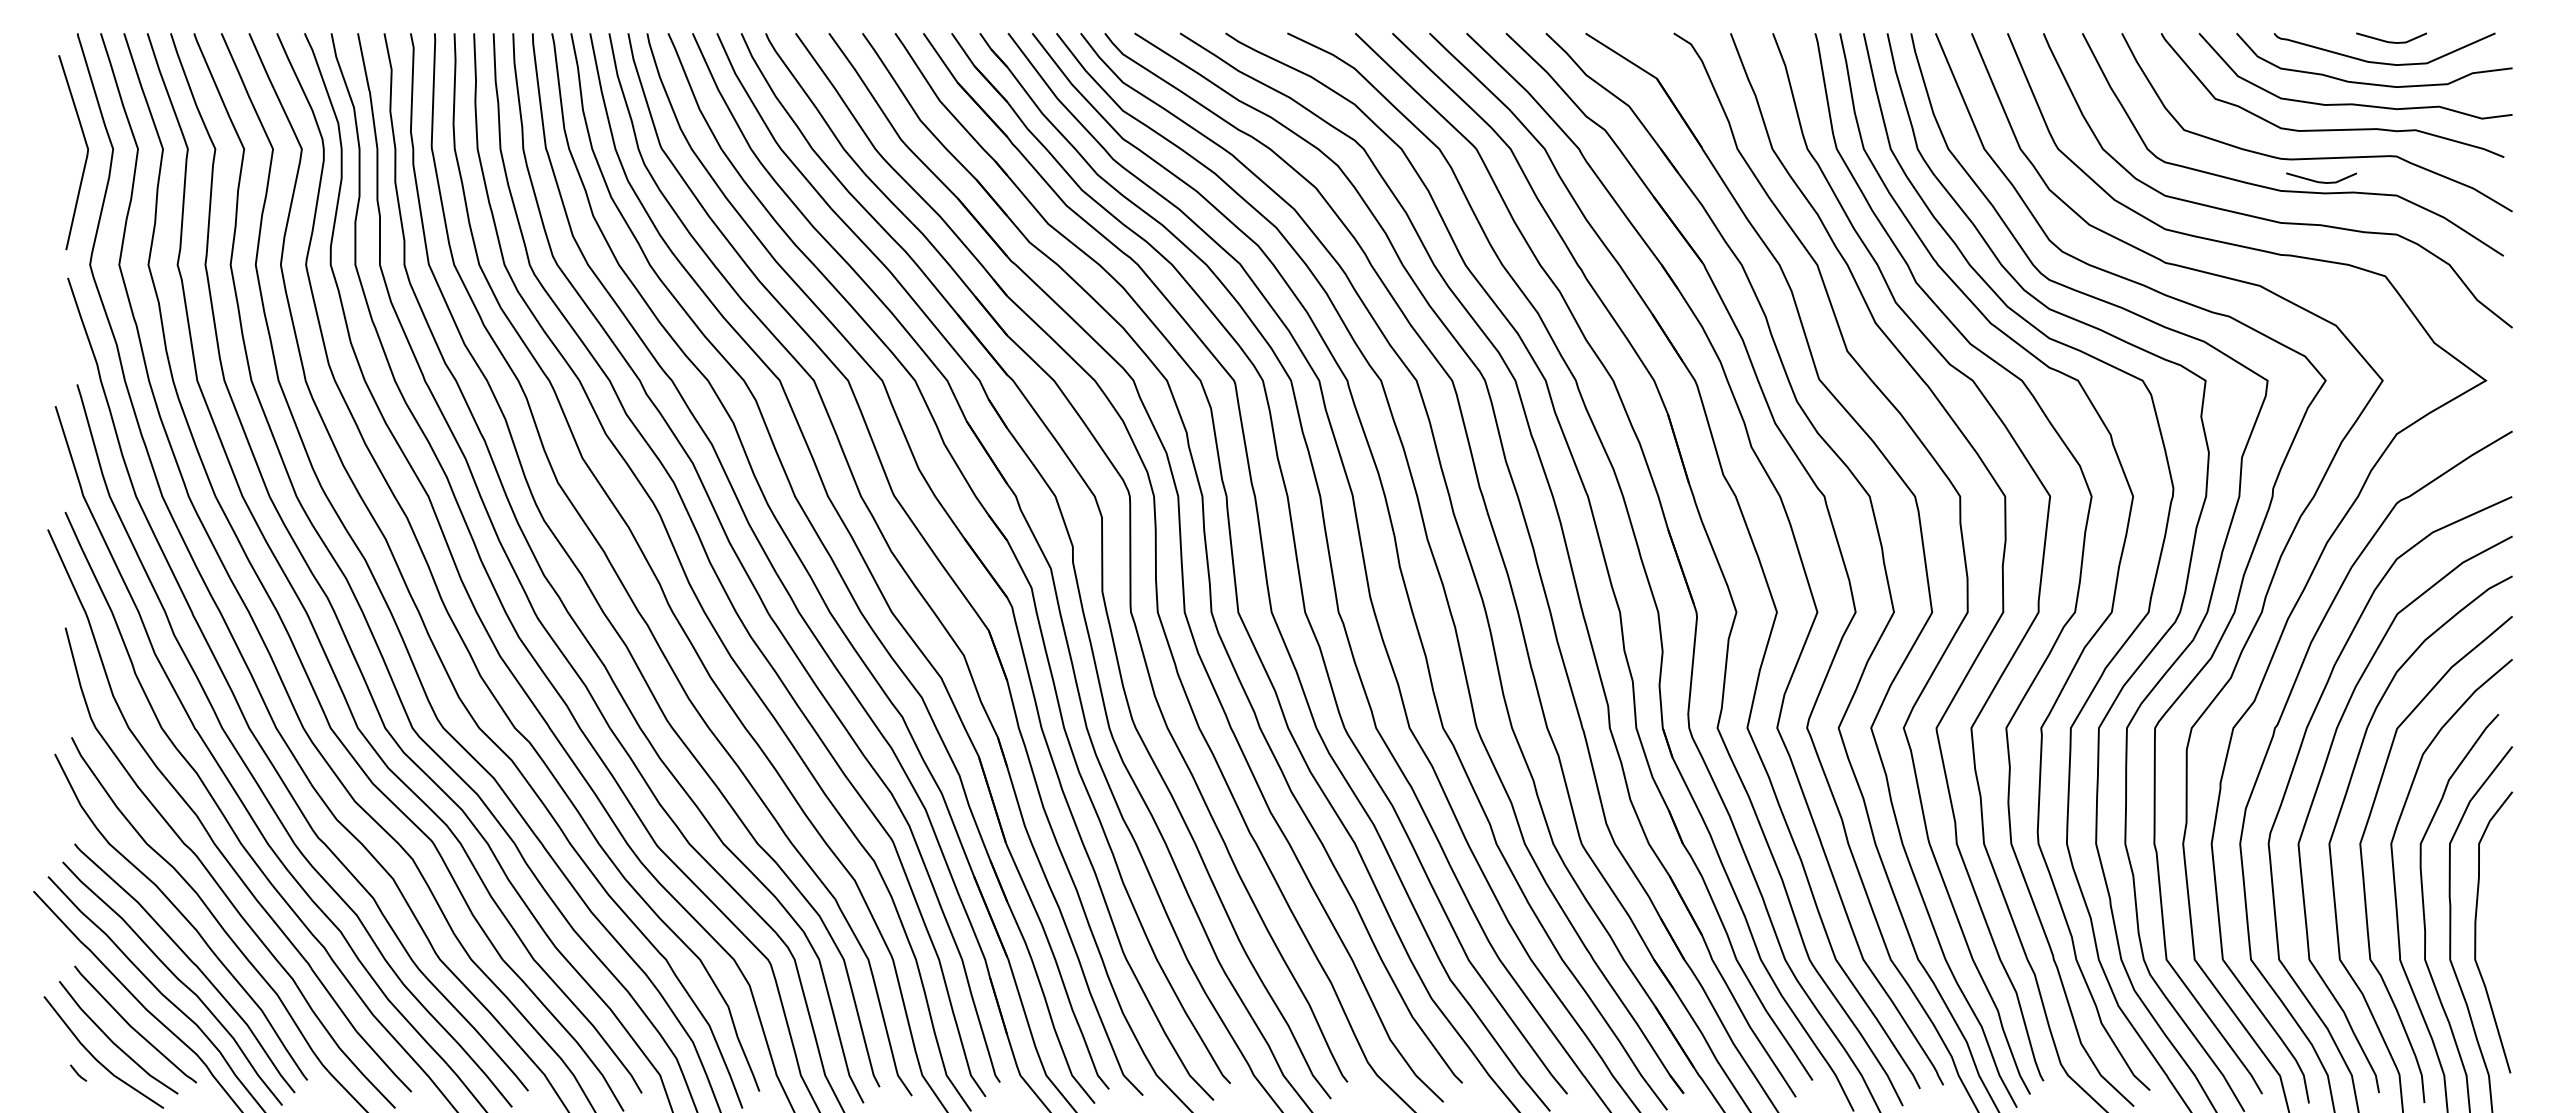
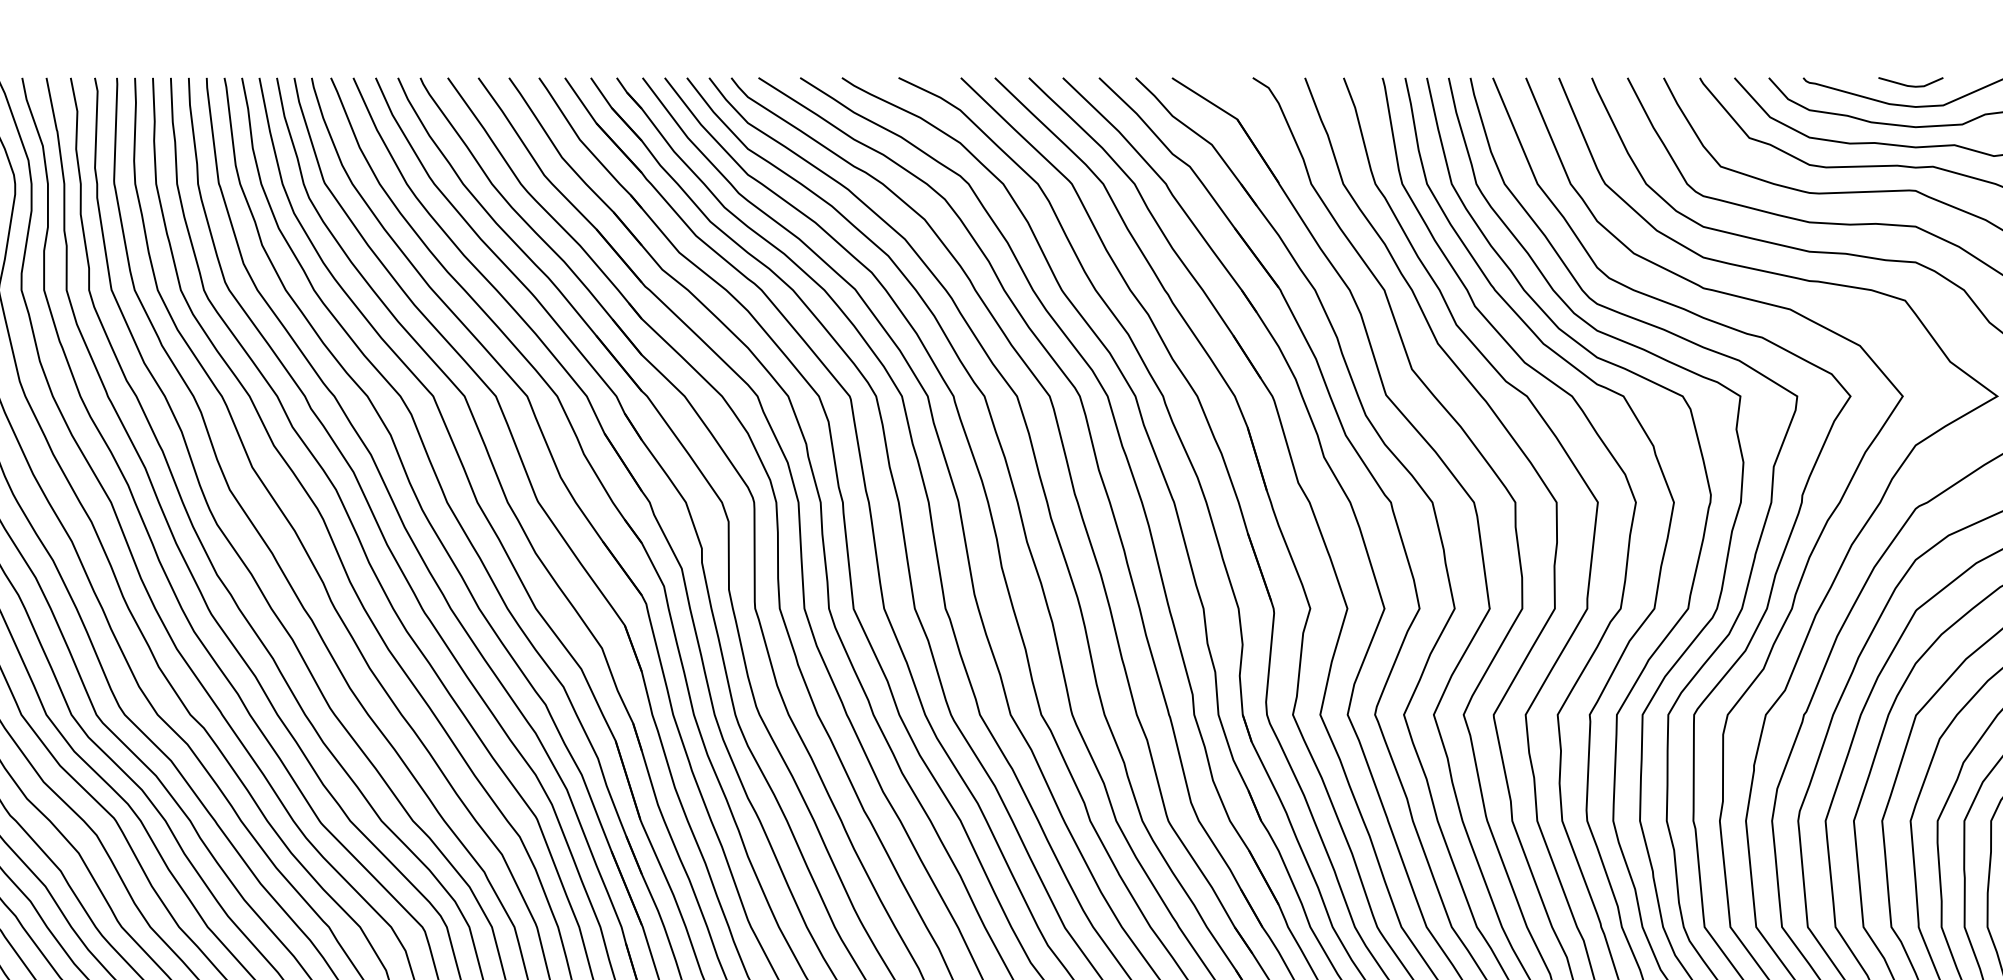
line: (2321, 181) -> (1846, 213), removed

